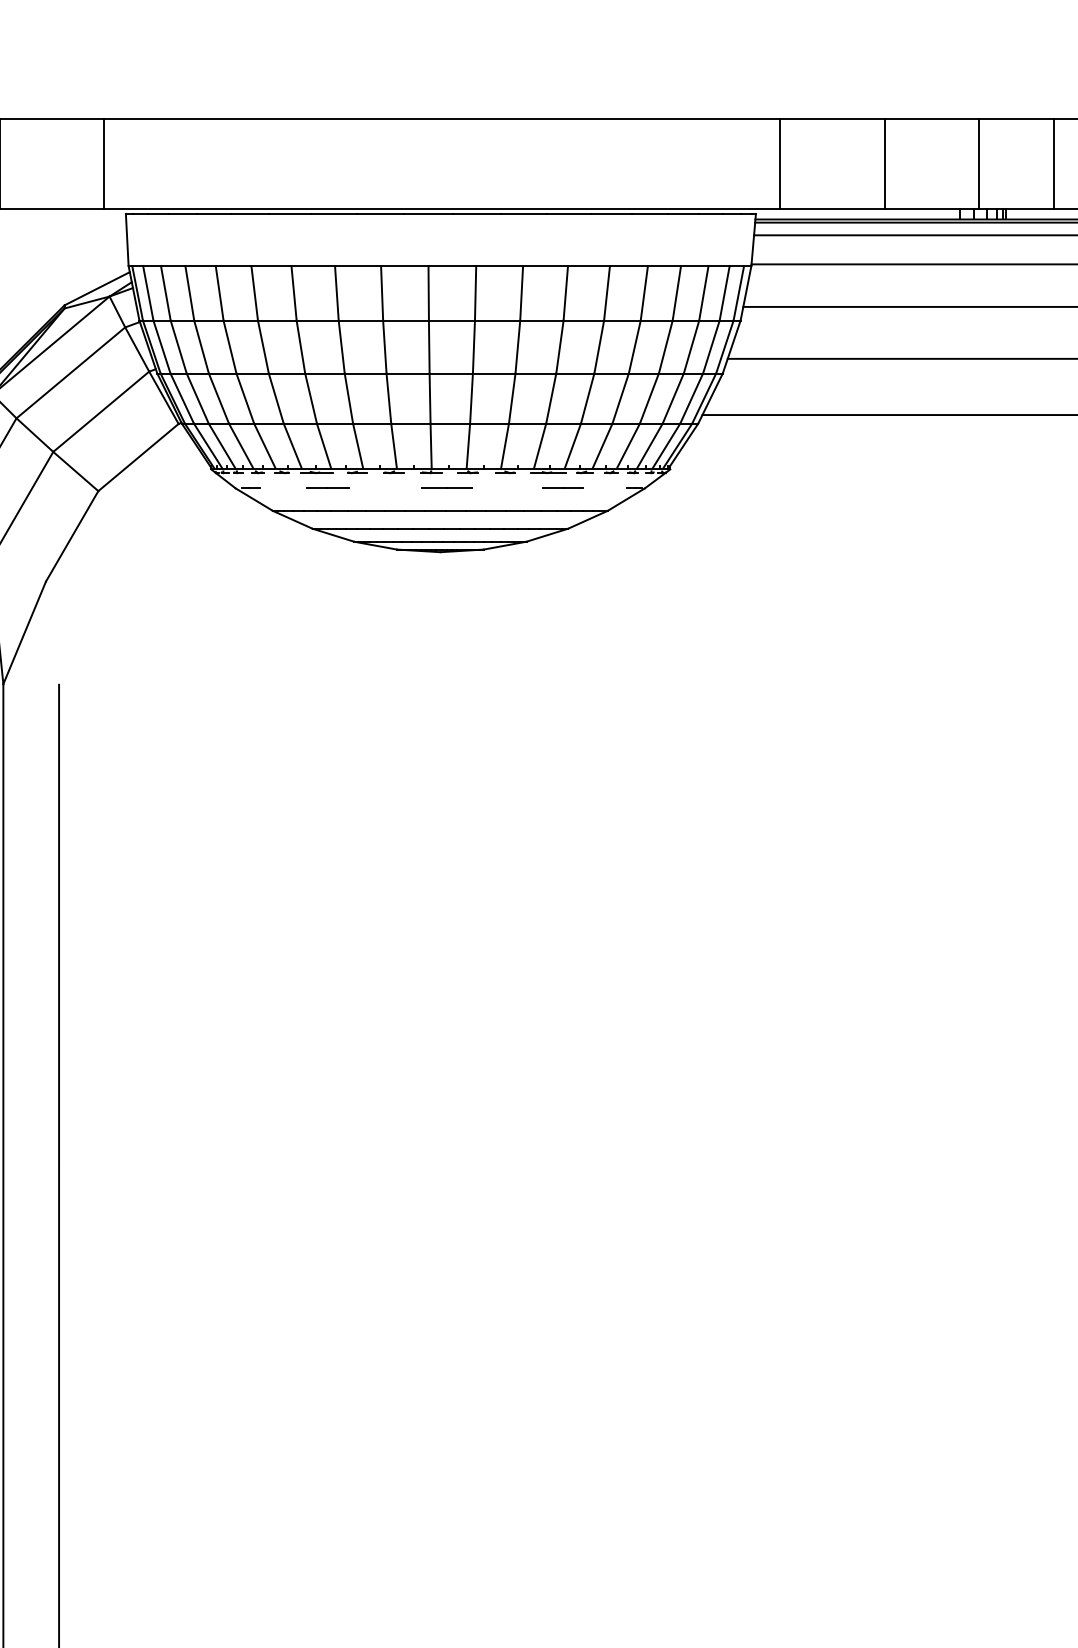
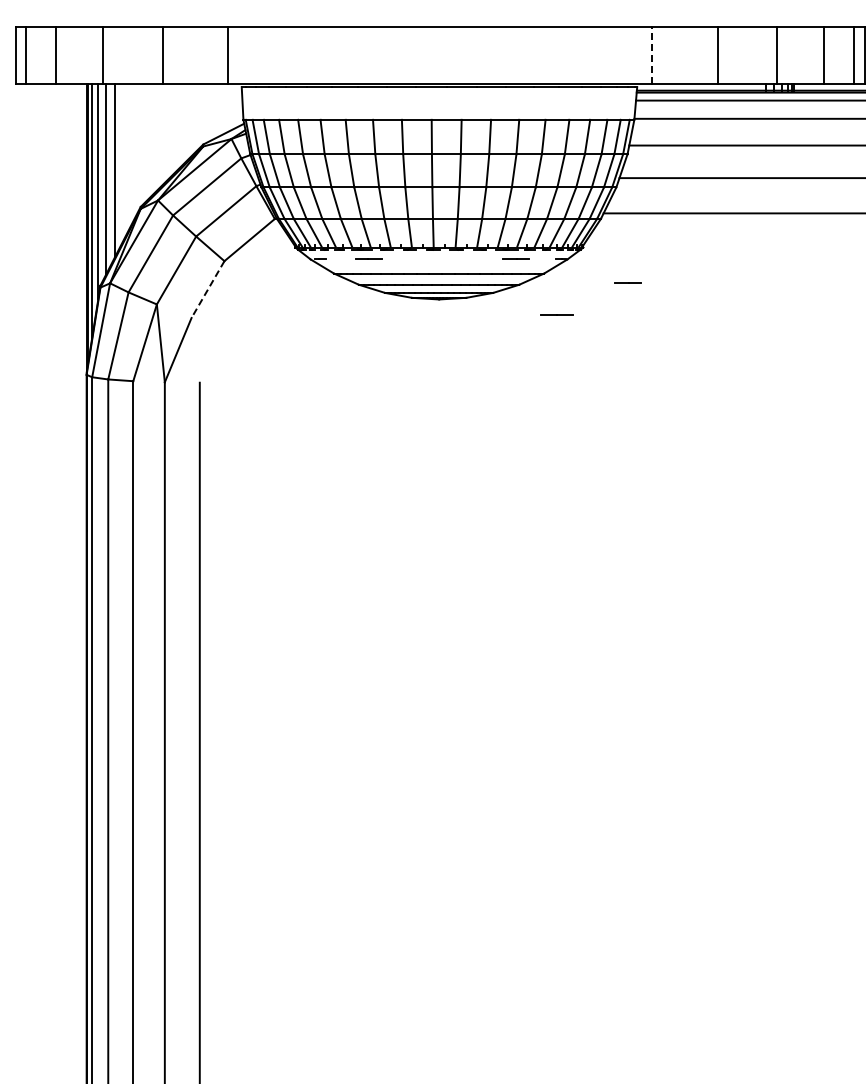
line: (780, 163) -> (652, 55), solid -> dashed
line: (445, 486) -> (556, 314), moved
line: (740, 525) -> (627, 282), added
line: (72, 536) -> (208, 289), solid -> dashed

